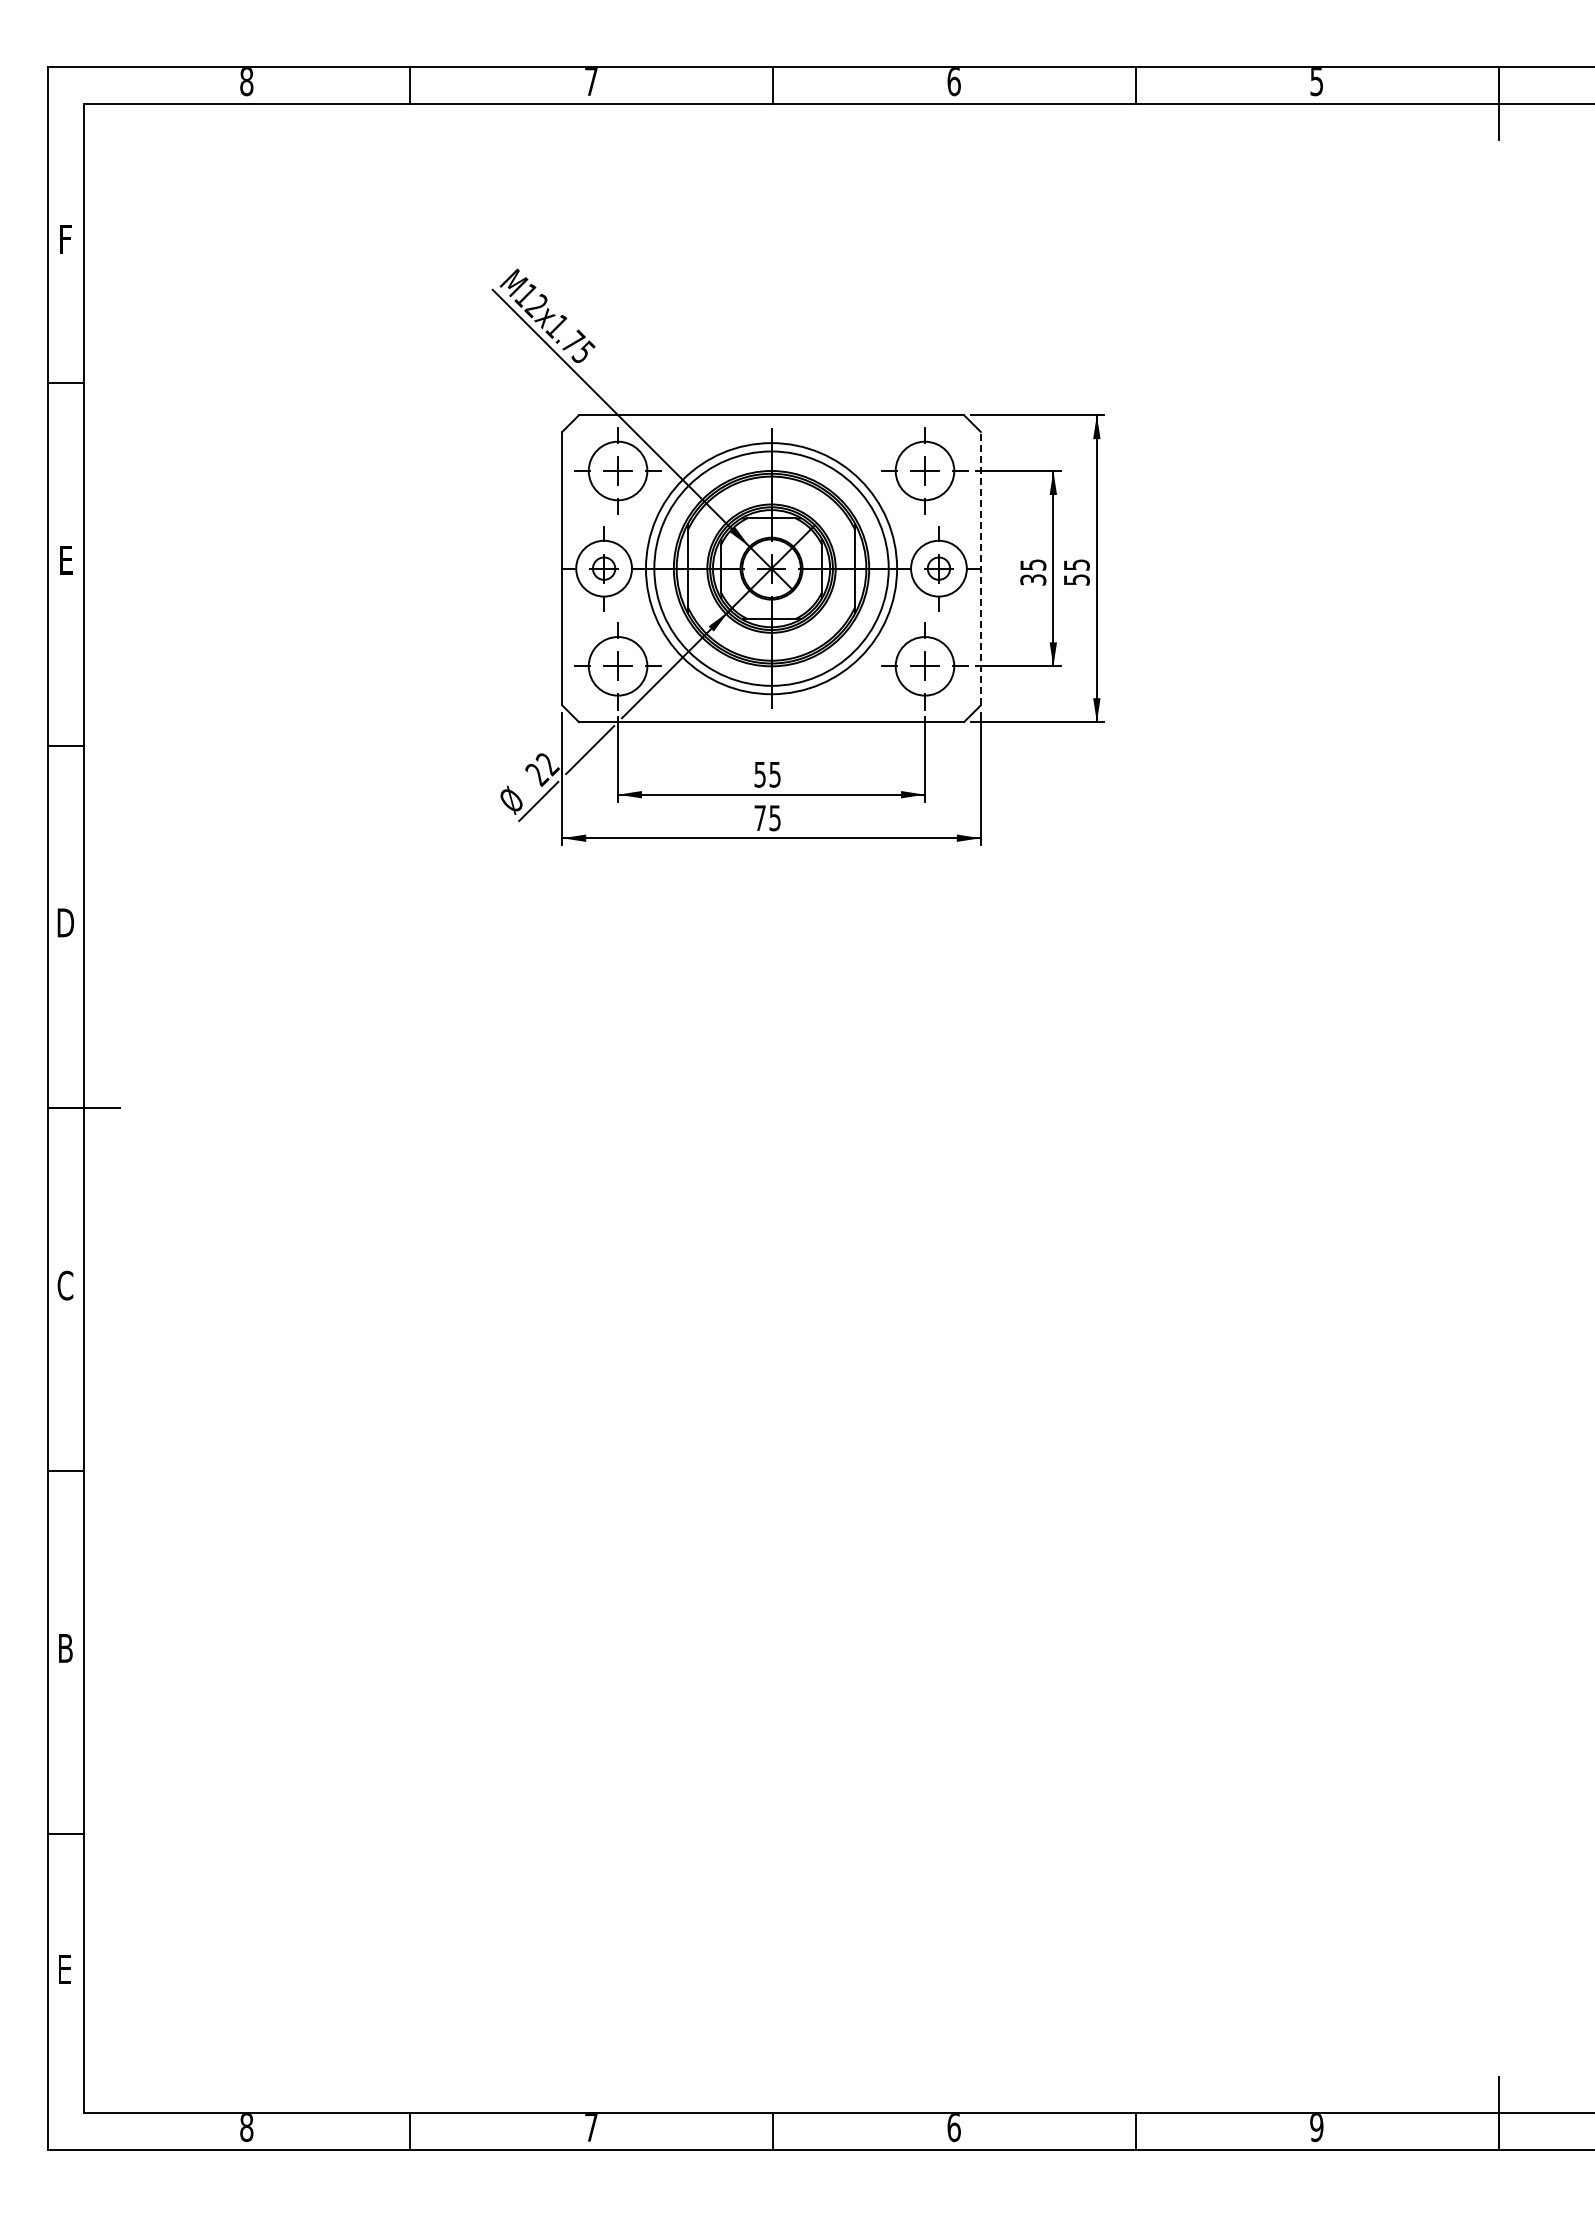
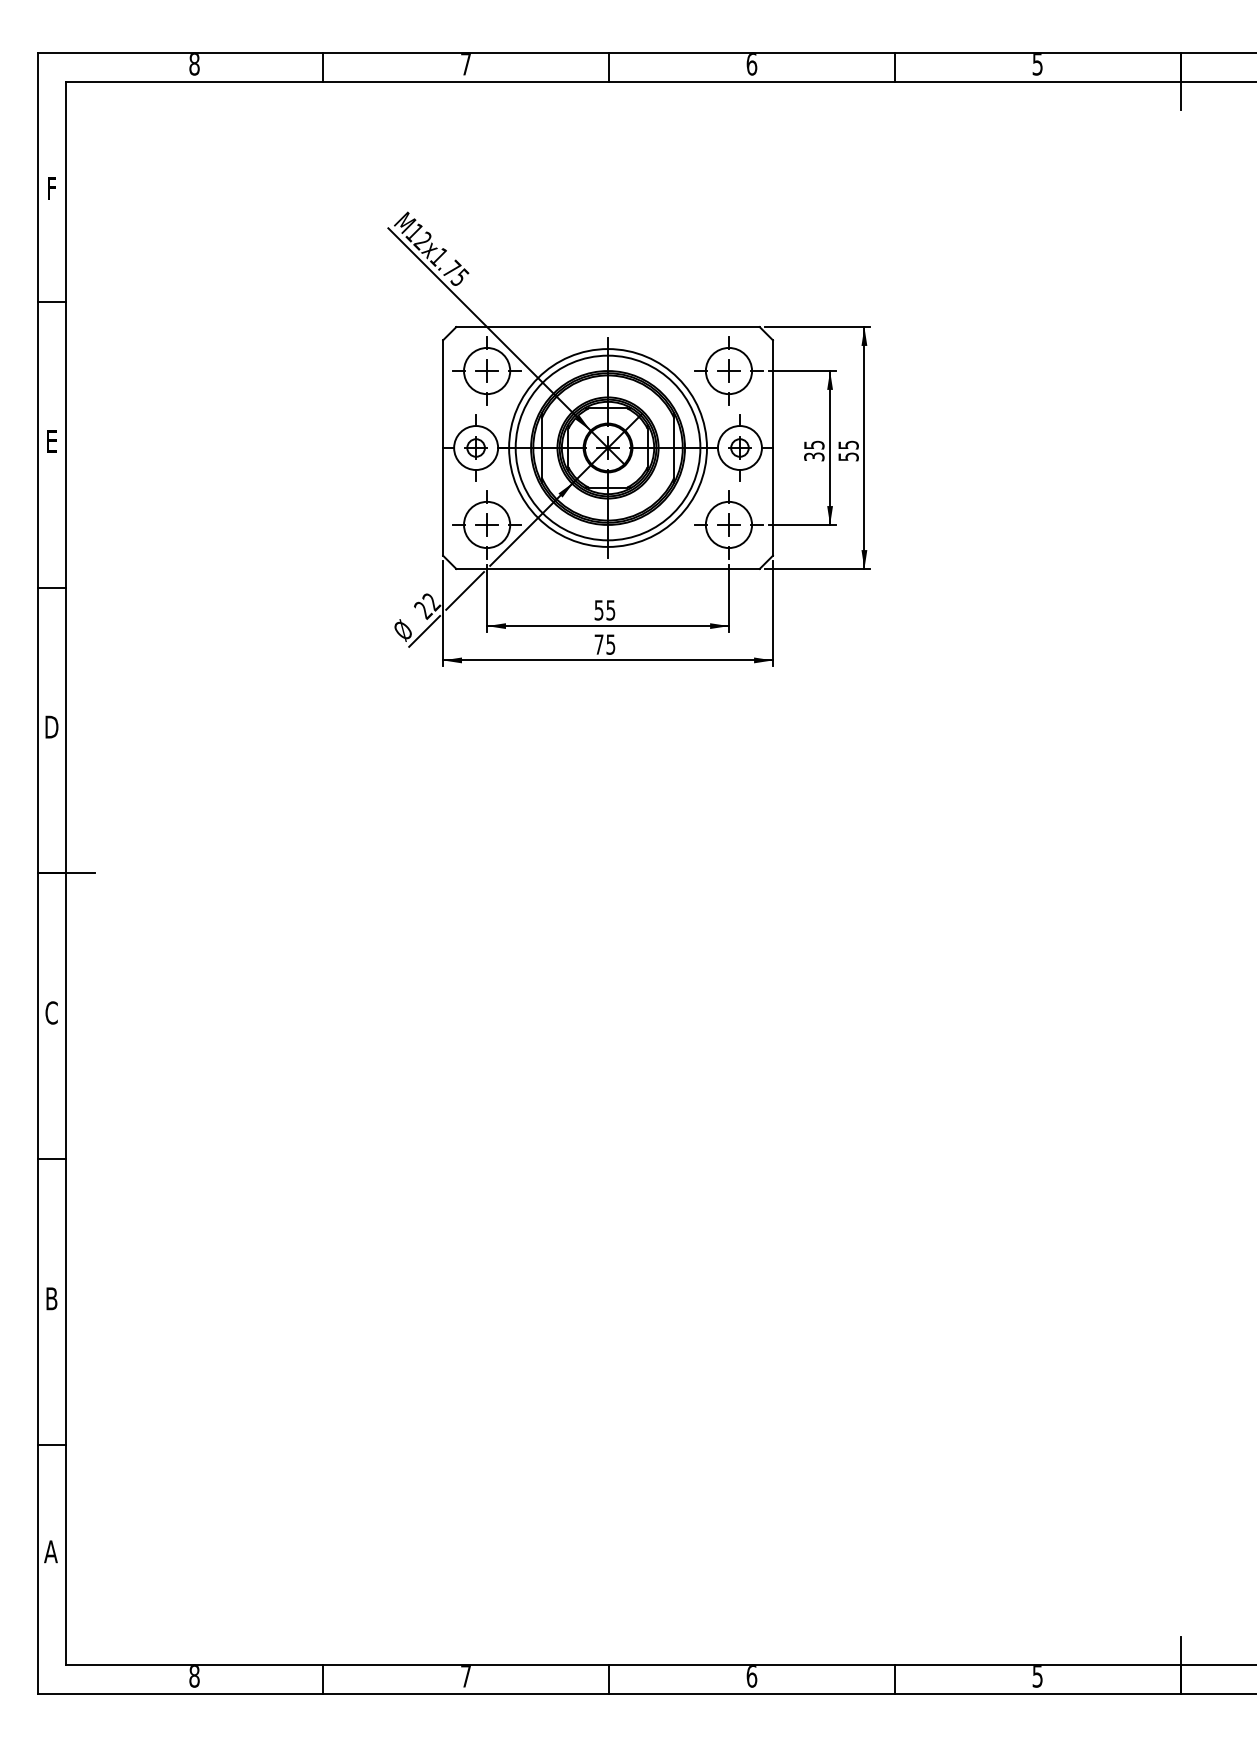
line: (980, 568) -> (772, 447), dashed -> solid
text: (64, 1969) -> (50, 1551), E -> A
text: (1316, 2127) -> (1037, 1676), 9 -> 5

